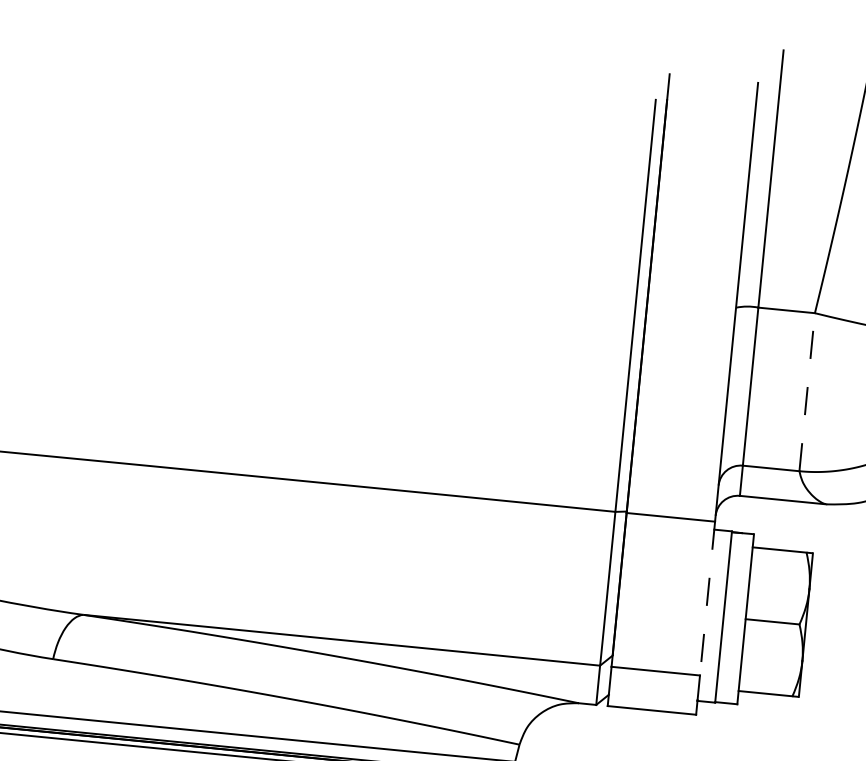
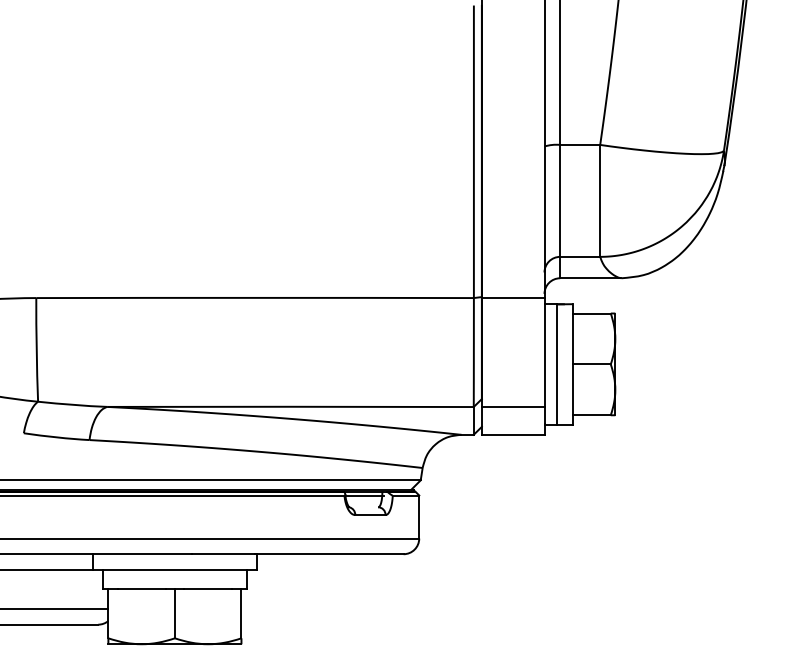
line: (807, 391) -> (600, 200), dashed -> solid
line: (707, 599) -> (544, 353), dashed -> solid

